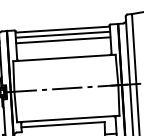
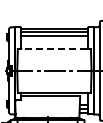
line: (63, 58) -> (53, 49), solid -> dashed

